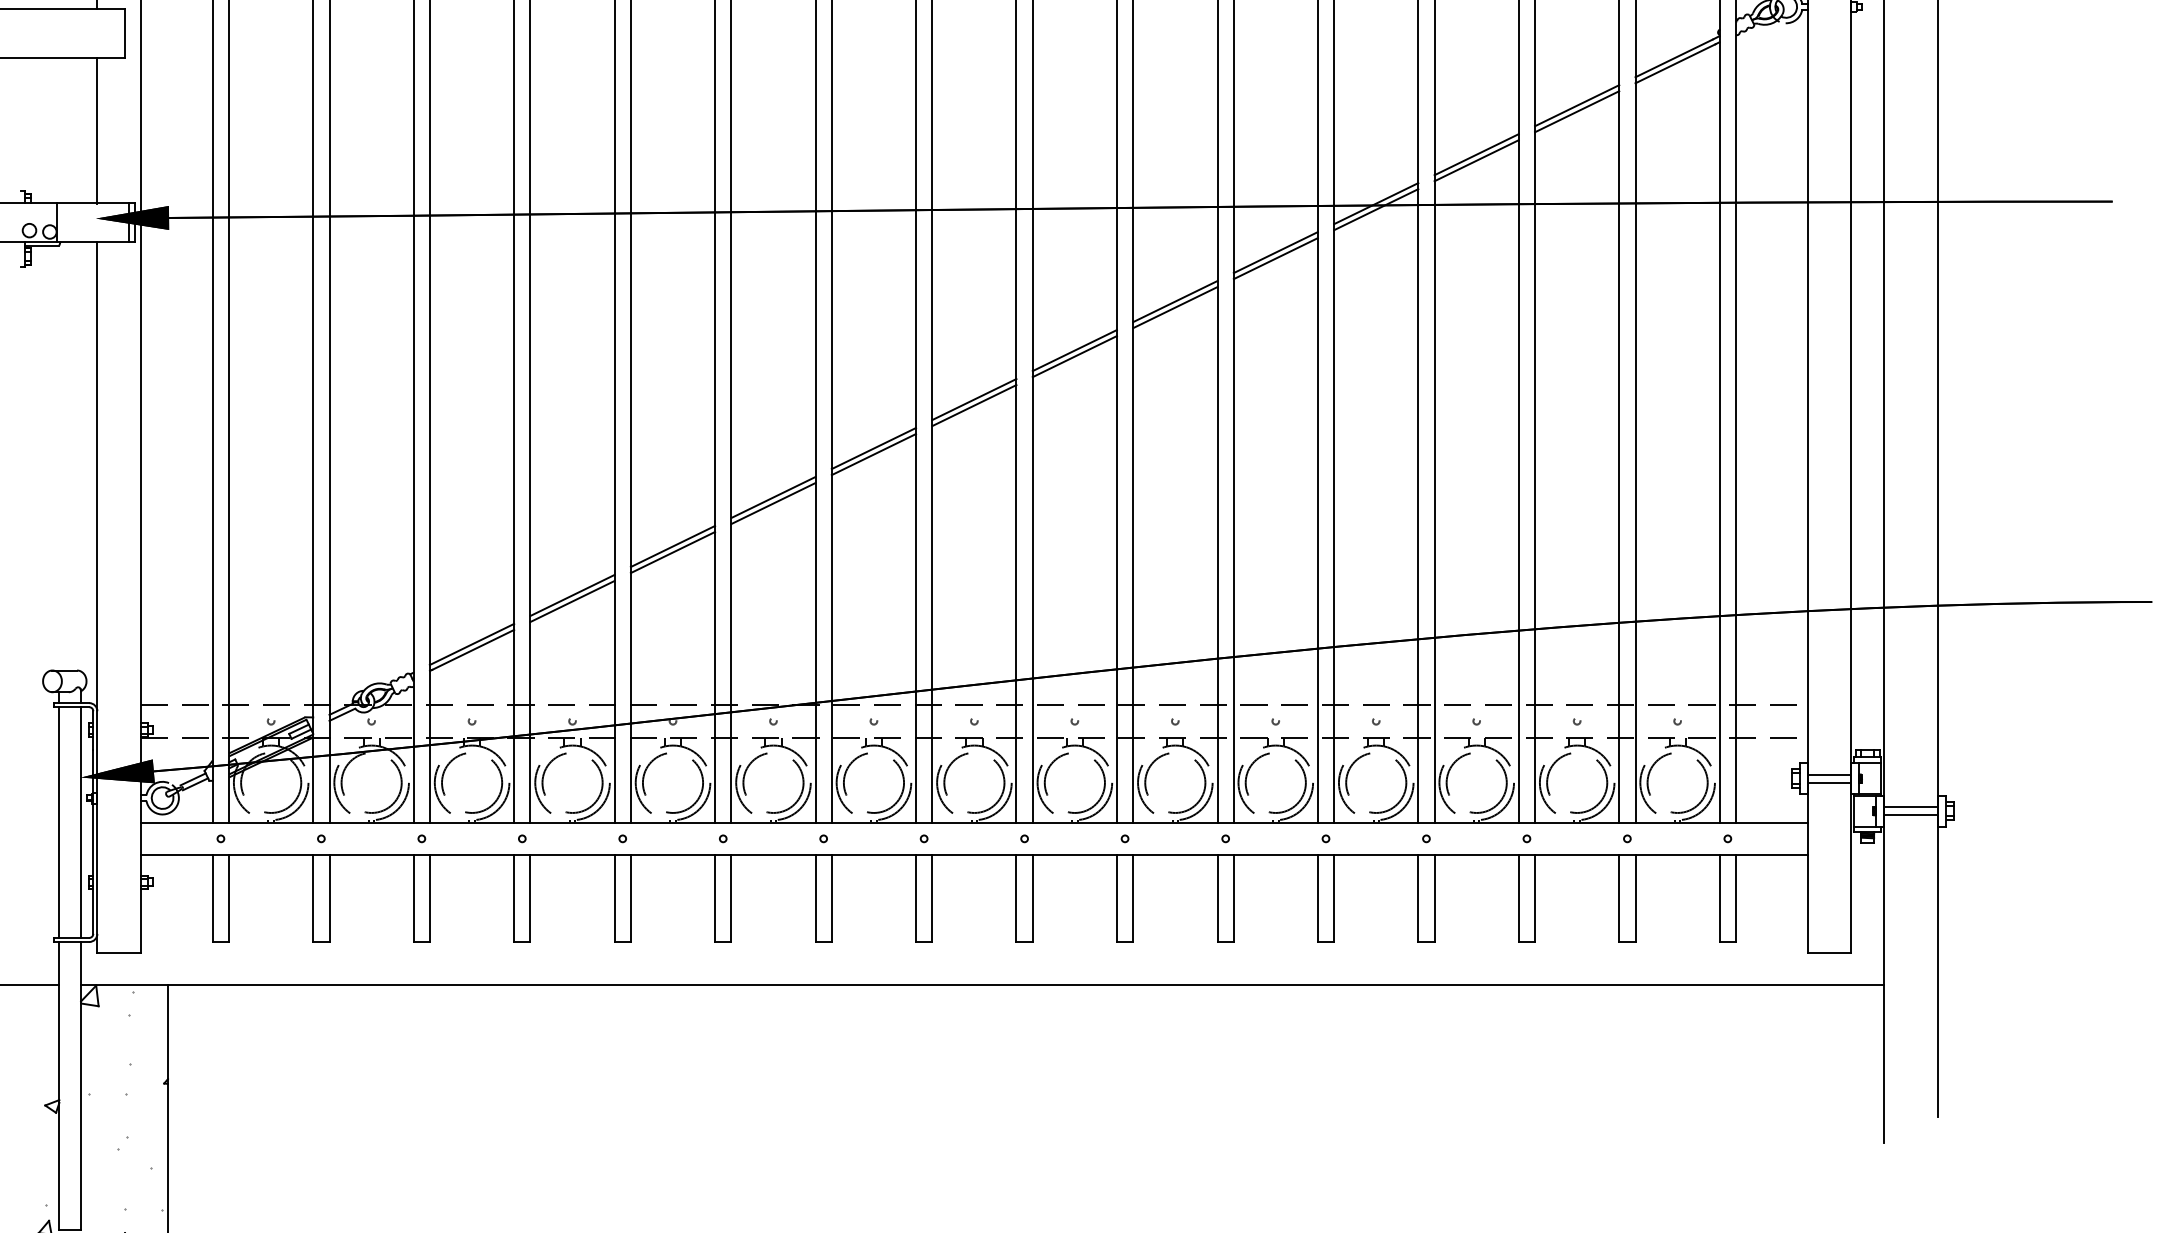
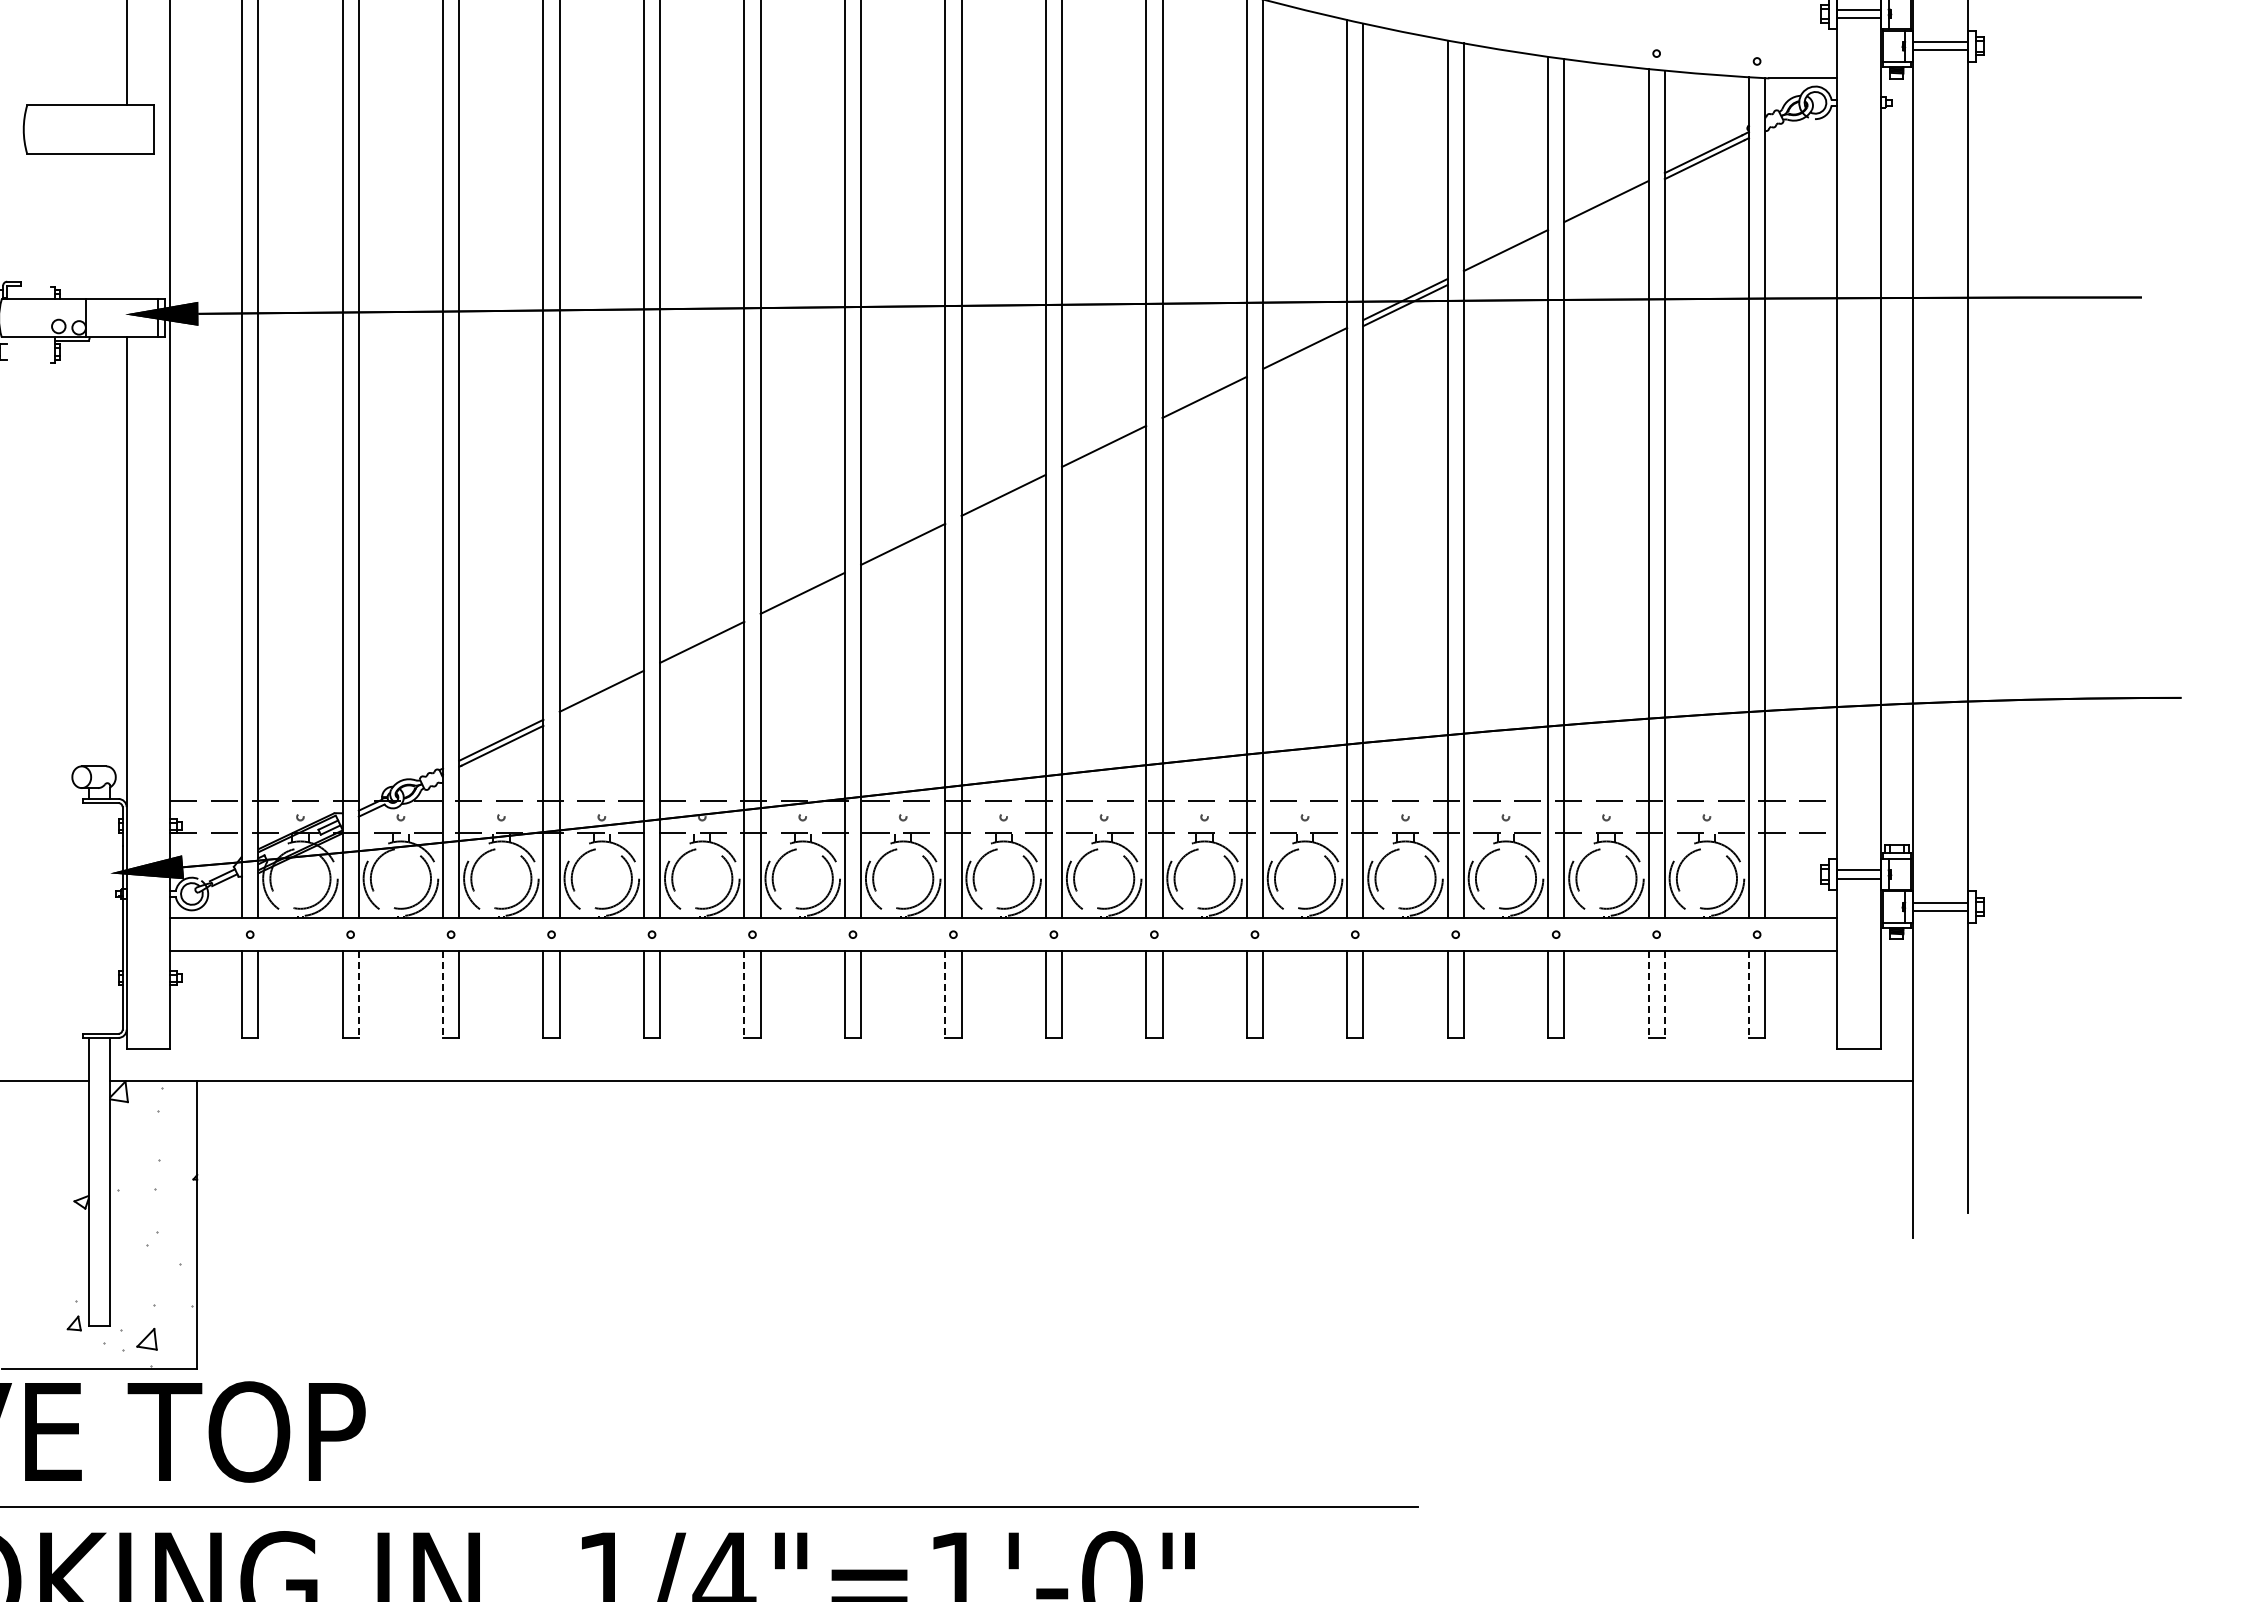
line: (1577, 111) -> (1606, 207), removed
line: (97, 130) -> (126, 226), removed
line: (1476, 160) -> (1505, 256), removed
line: (1276, 258) -> (1305, 354), removed
line: (1175, 307) -> (1204, 403), removed
line: (1075, 356) -> (1104, 452), removed
line: (974, 404) -> (1003, 500), removed
line: (874, 453) -> (903, 549), removed
line: (773, 502) -> (802, 598), removed
line: (673, 551) -> (702, 647), removed
line: (572, 600) -> (601, 696), removed
line: (59, 822) -> (88, 918), removed
line: (81, 822) -> (110, 918), removed
line: (329, 898) -> (358, 994), solid -> dashed
line: (413, 898) -> (442, 994), solid -> dashed
line: (715, 898) -> (744, 994), solid -> dashed
line: (916, 898) -> (945, 994), solid -> dashed
line: (1619, 898) -> (1648, 994), solid -> dashed
line: (1635, 898) -> (1664, 994), solid -> dashed
line: (1719, 898) -> (1748, 994), solid -> dashed

